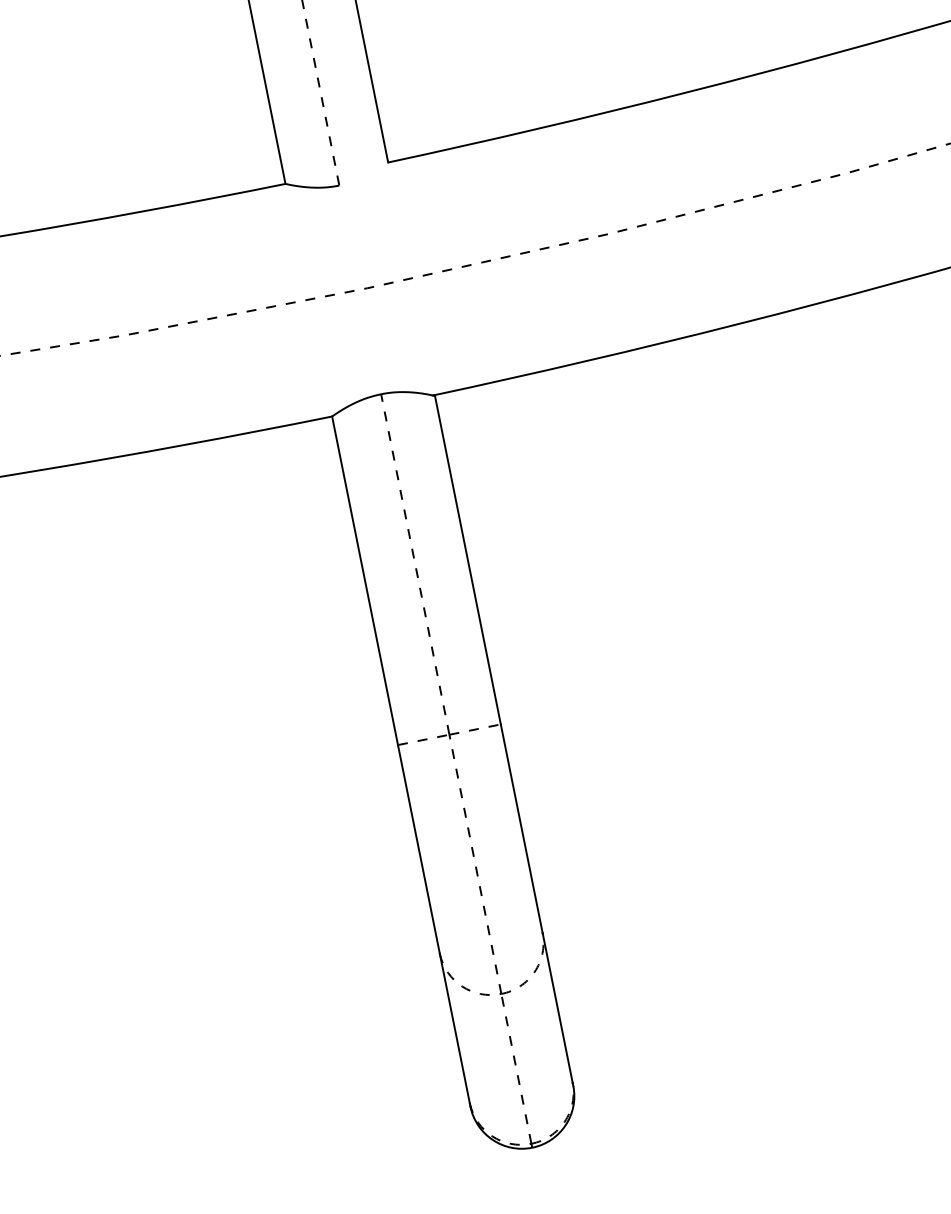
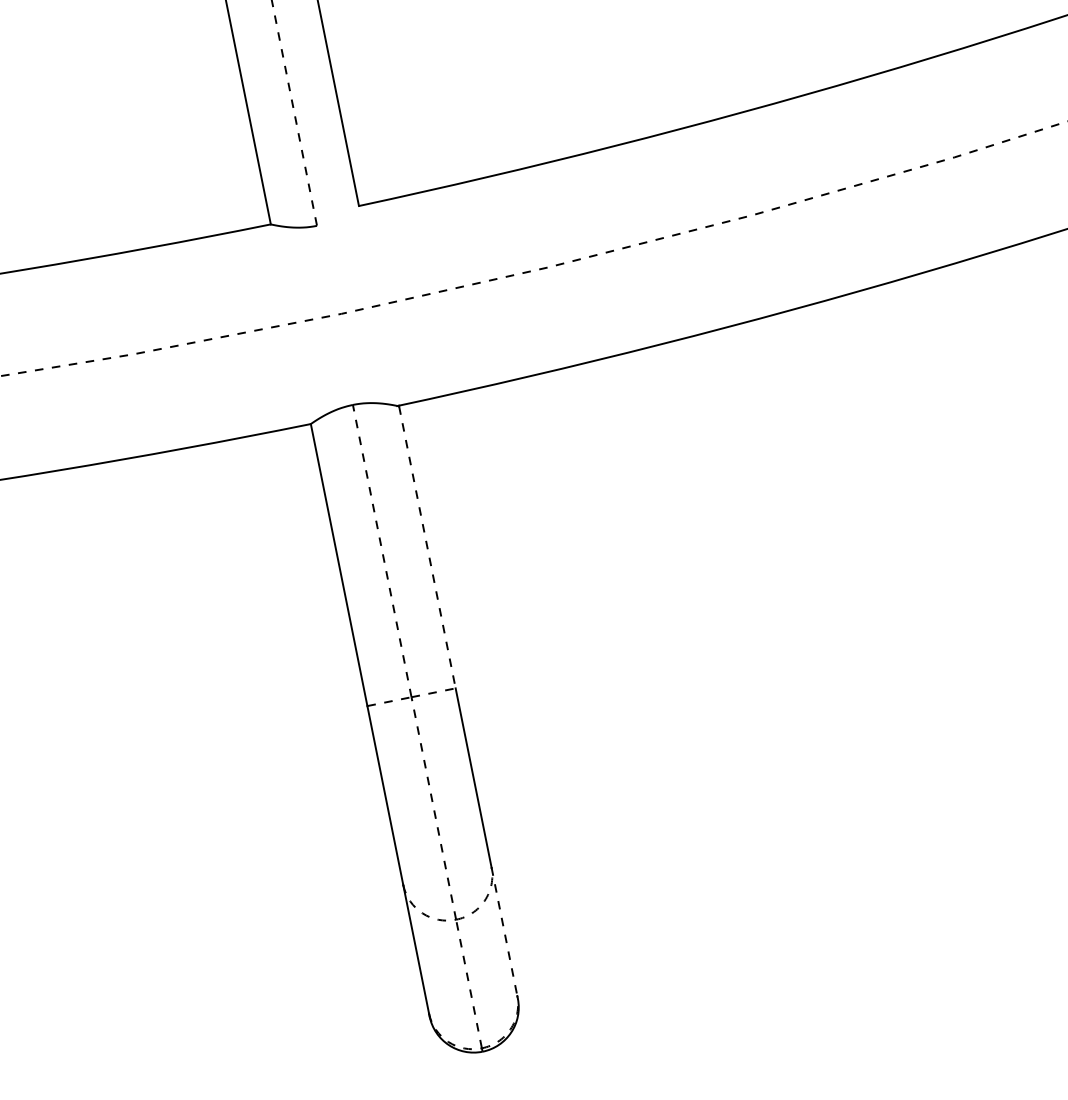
line: (468, 560) -> (427, 547), solid -> dashed
line: (557, 1007) -> (504, 931), solid -> dashed

